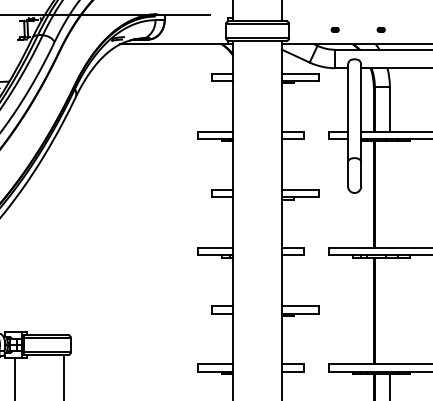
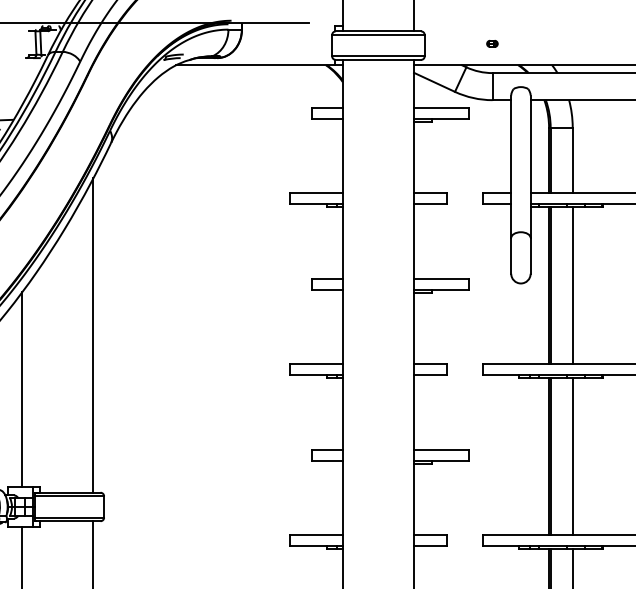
part: (380, 29) -> (558, 43), removed
line: (389, 194) -> (572, 285), added
line: (63, 228) -> (93, 335), added
line: (15, 265) -> (22, 389), added
line: (389, 310) -> (572, 456), added

